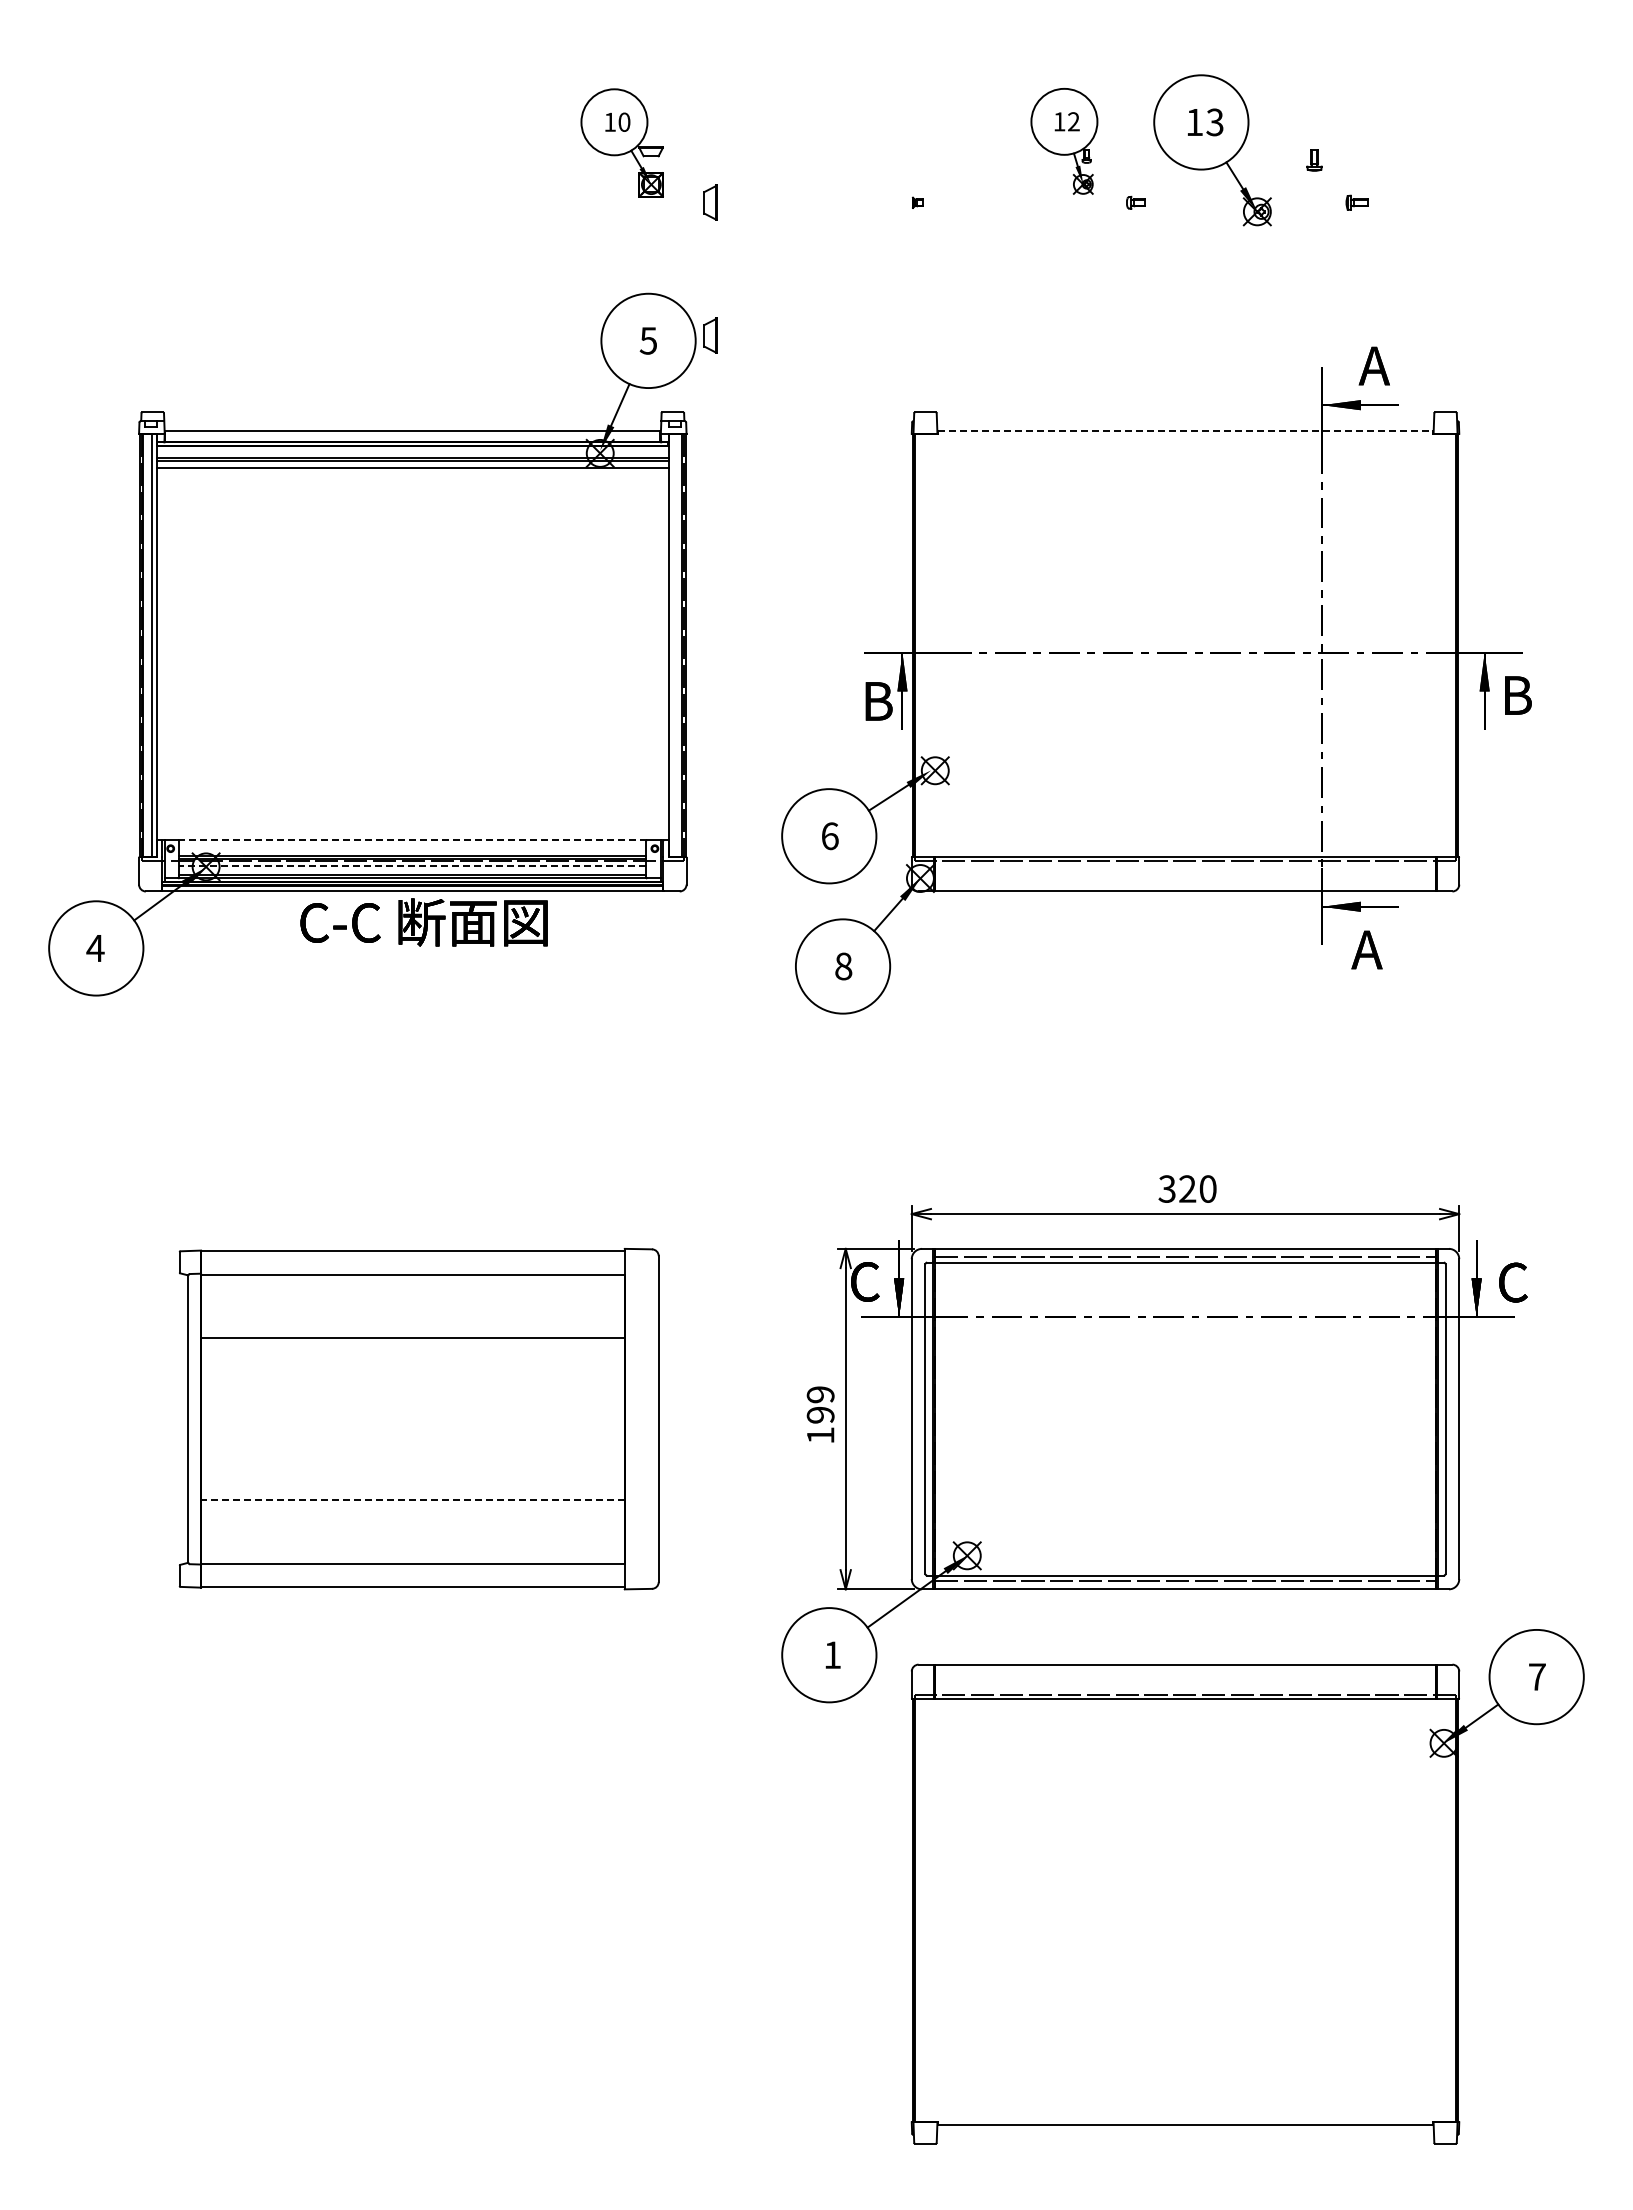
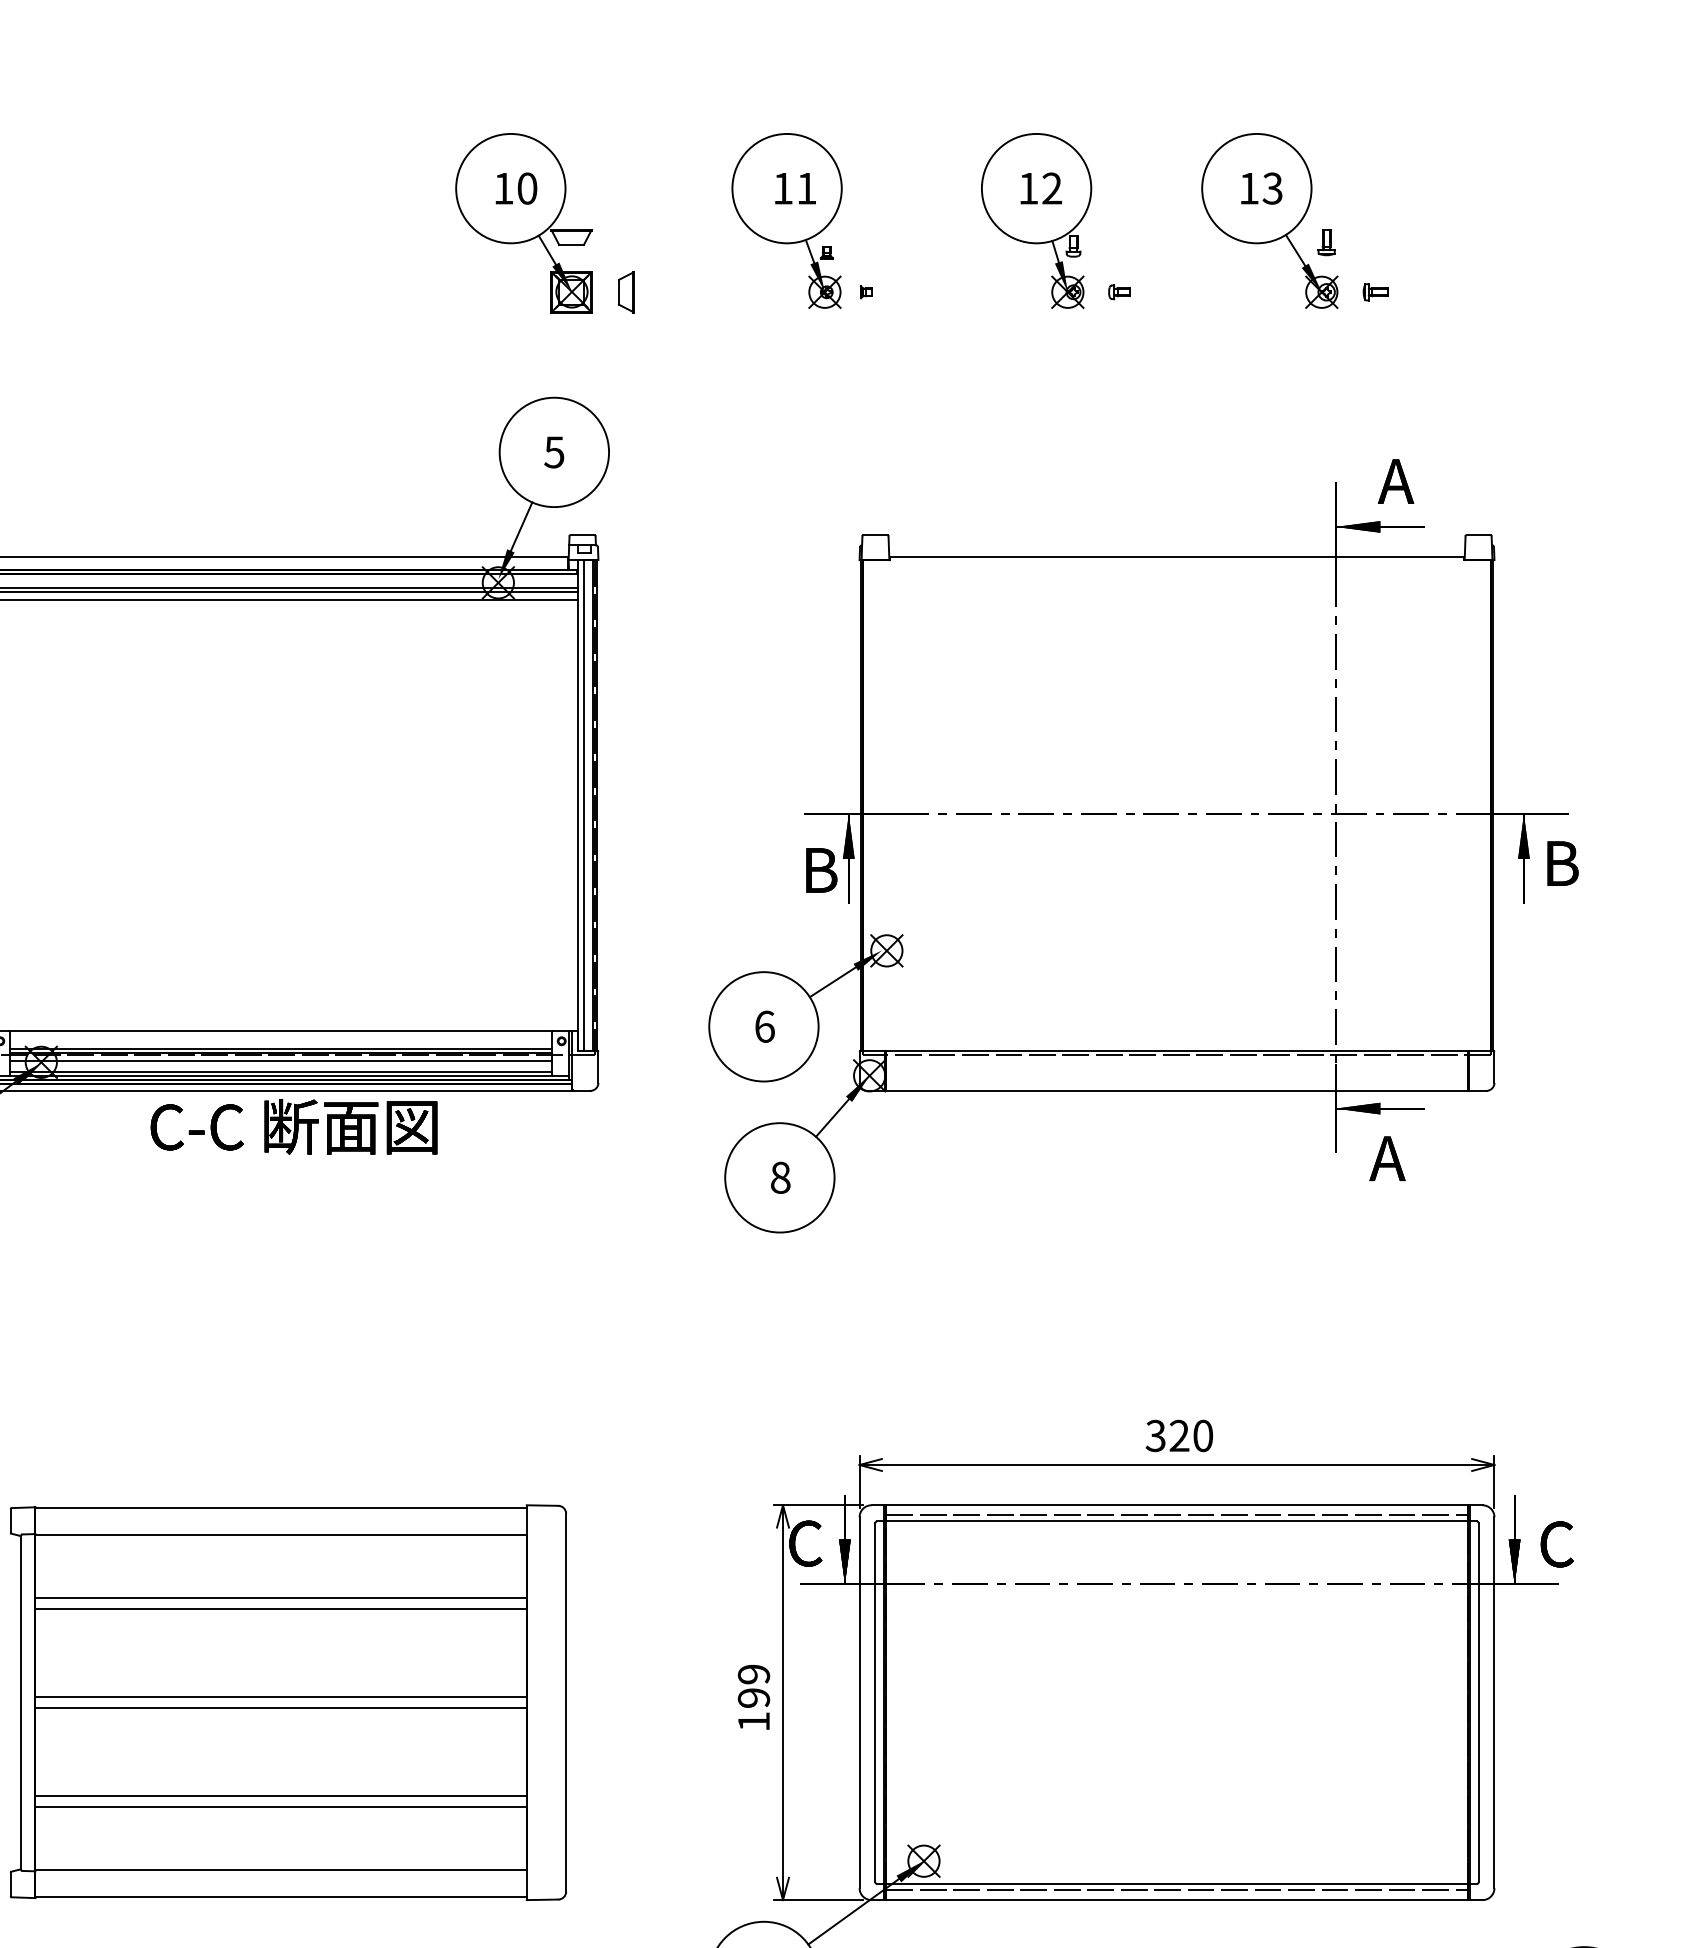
part: (849, 141) -> (787, 221), added
part: (1064, 141) -> (1036, 221), size x1.43
part: (622, 142) -> (524, 222), size x1.43
part: (1212, 150) -> (1269, 221), moved
part: (710, 335) -> (626, 446), removed
line: (1185, 431) -> (1177, 557), dashed -> solid
line: (673, 645) -> (583, 805), added
line: (412, 840) -> (280, 1031), dashed -> solid
line: (412, 865) -> (280, 1060), dashed -> solid
line: (412, 1328) -> (280, 1597), added
line: (412, 1414) -> (280, 1697), added
line: (412, 1423) -> (280, 1707), added
line: (412, 1499) -> (280, 1795), dashed -> solid
line: (412, 1509) -> (280, 1807), added

